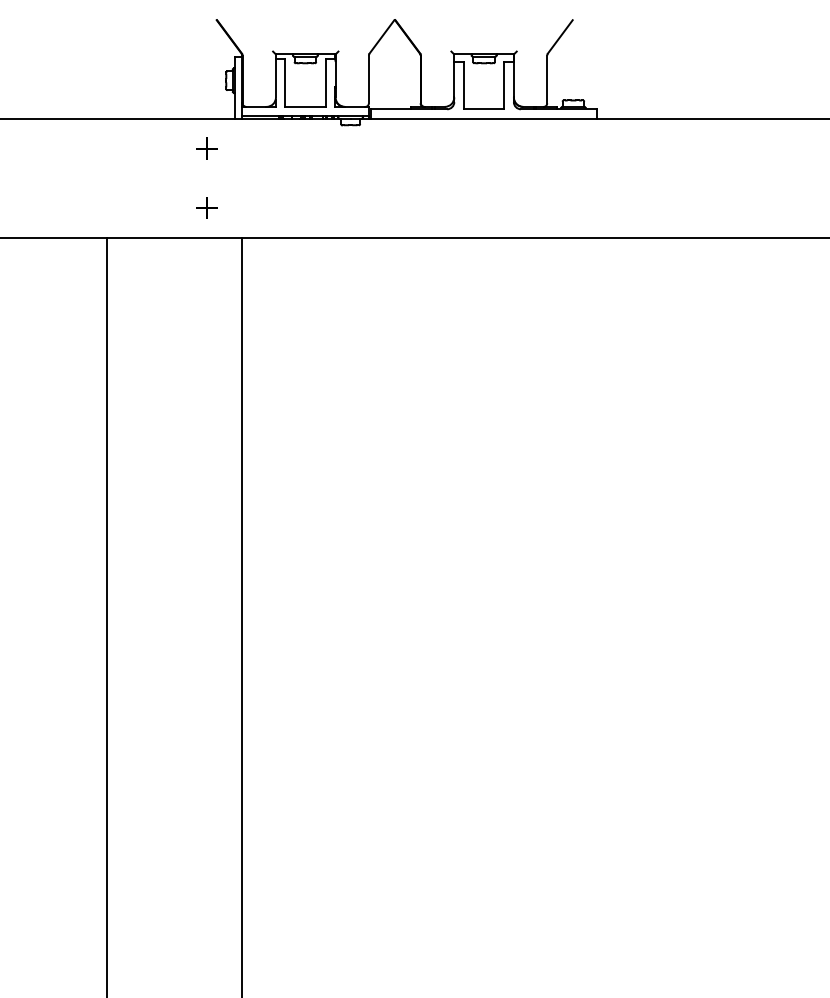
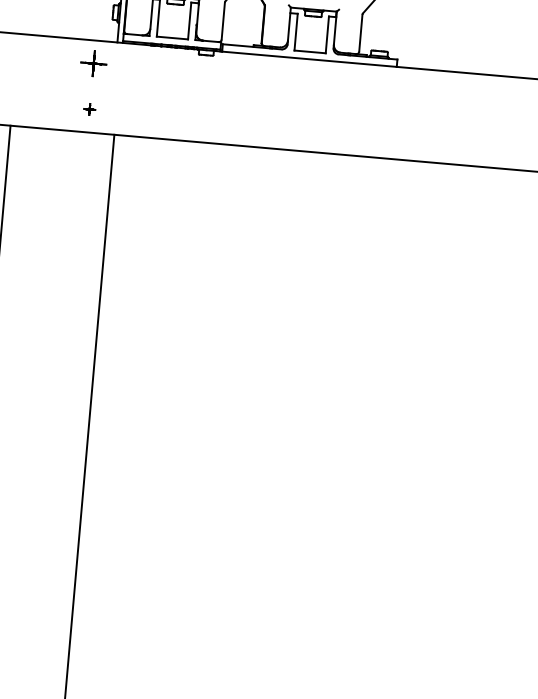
part: (206, 148) -> (93, 63), size x1.6
part: (206, 207) -> (89, 108), size x0.7

